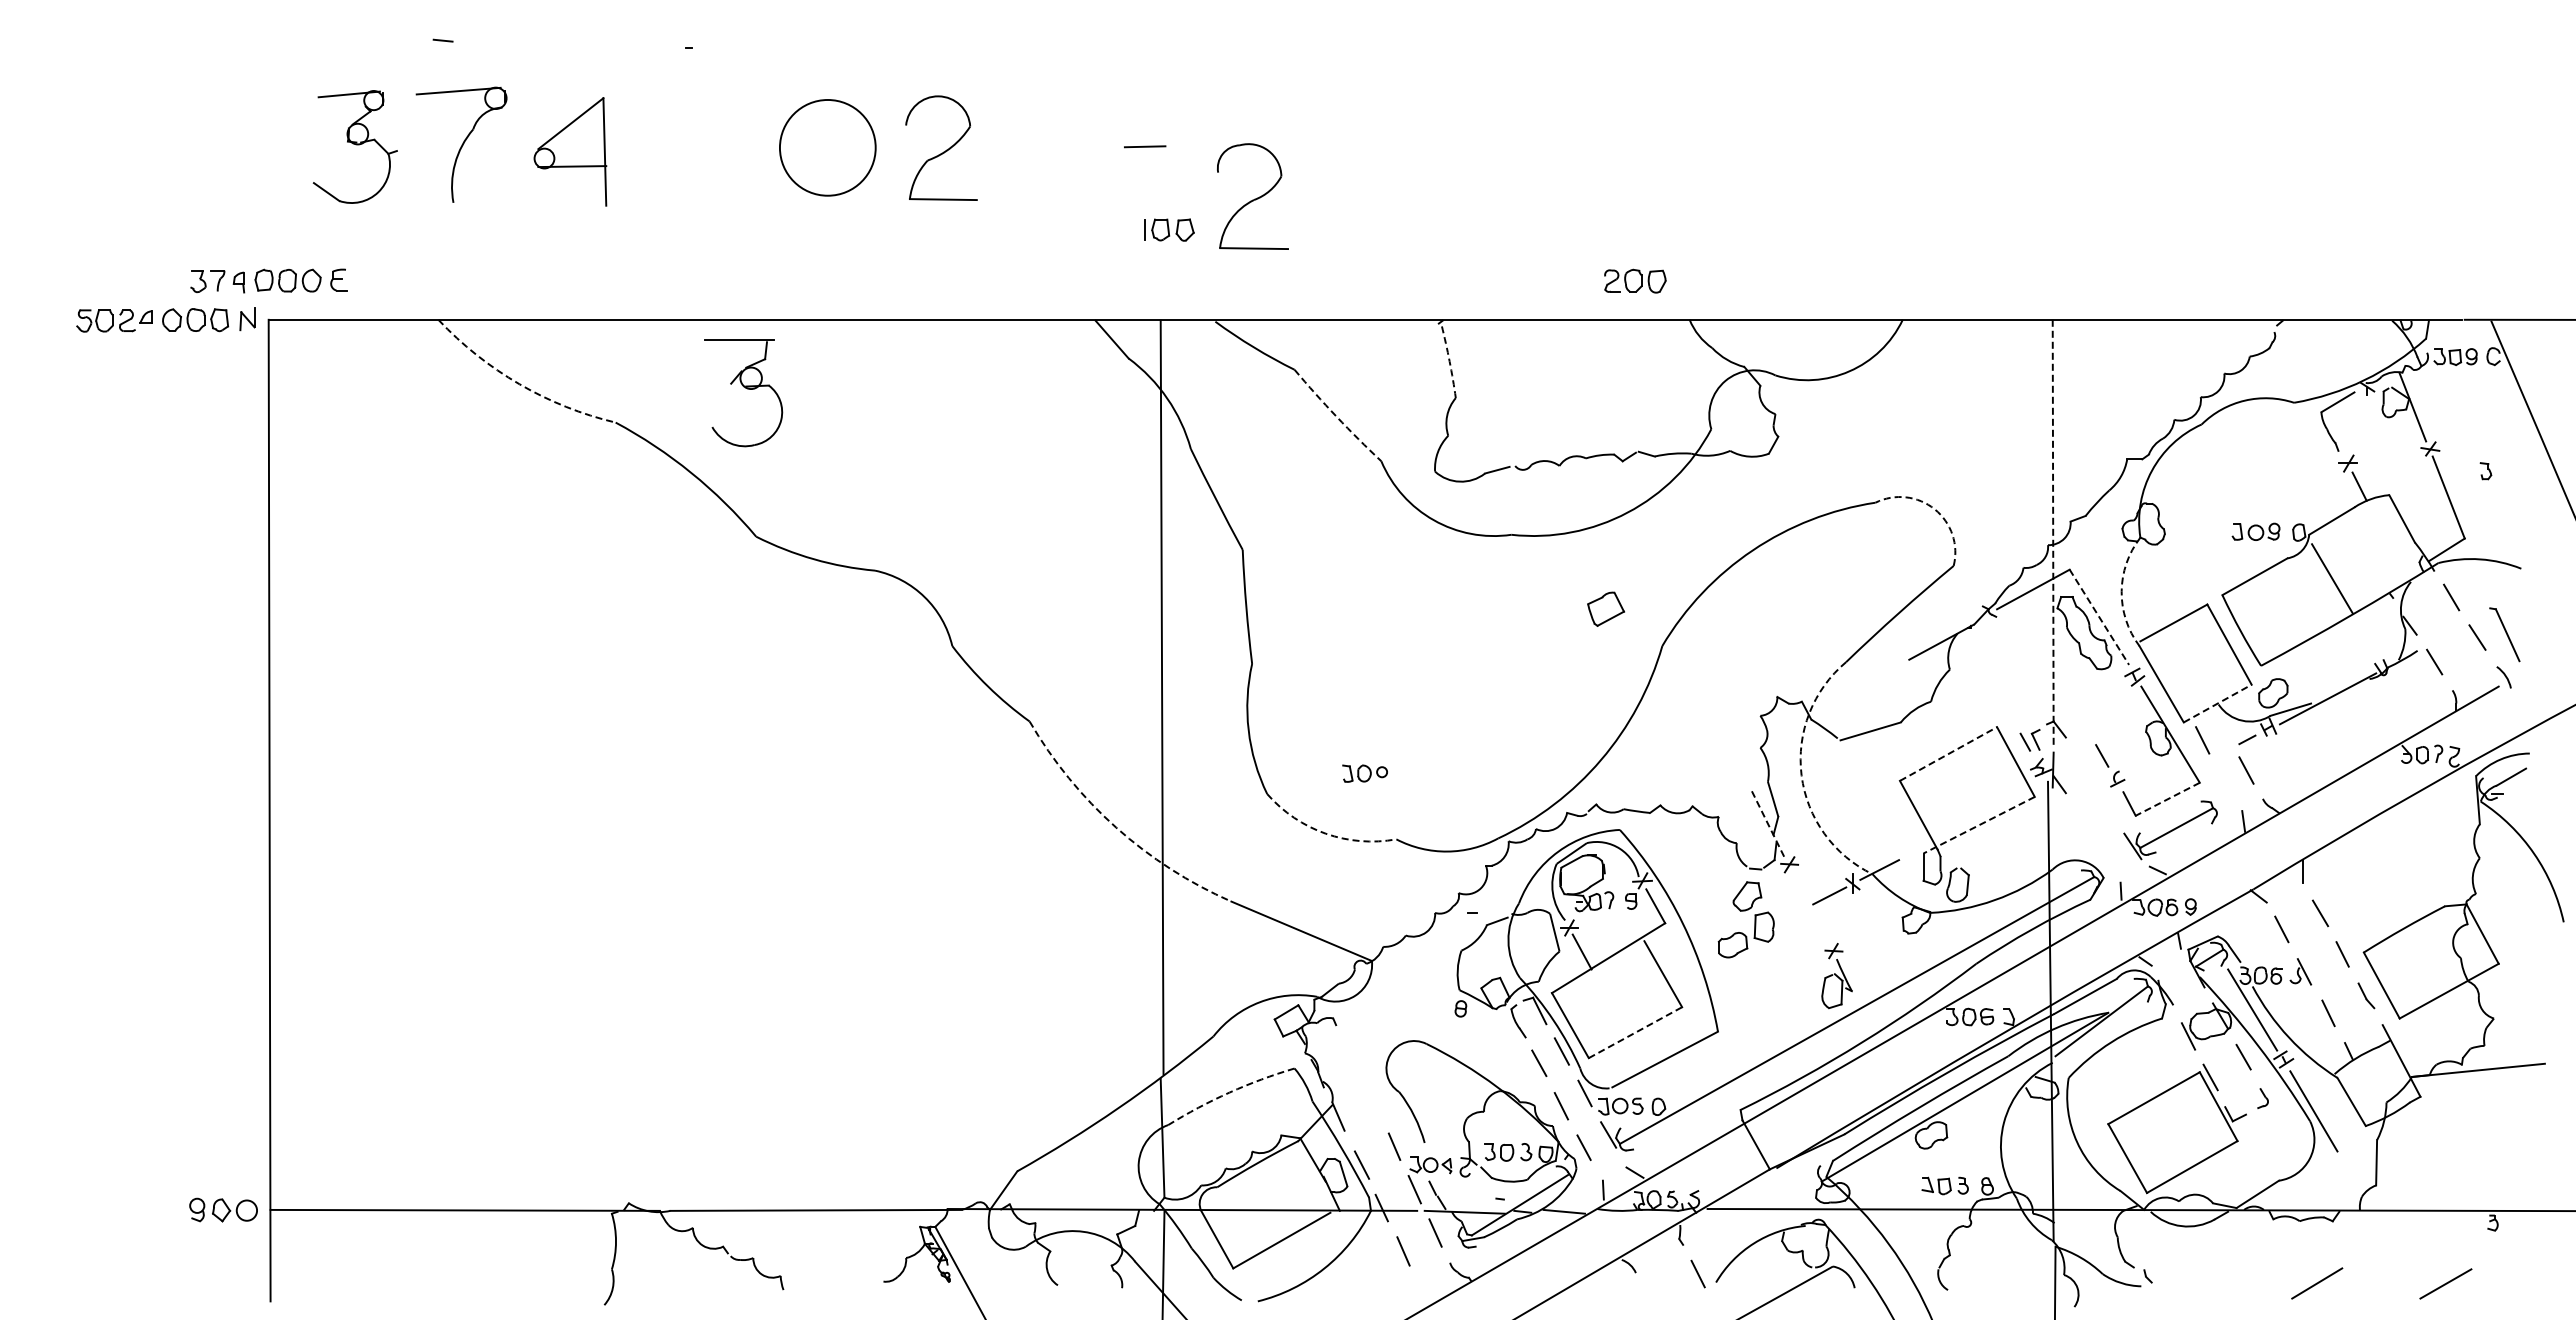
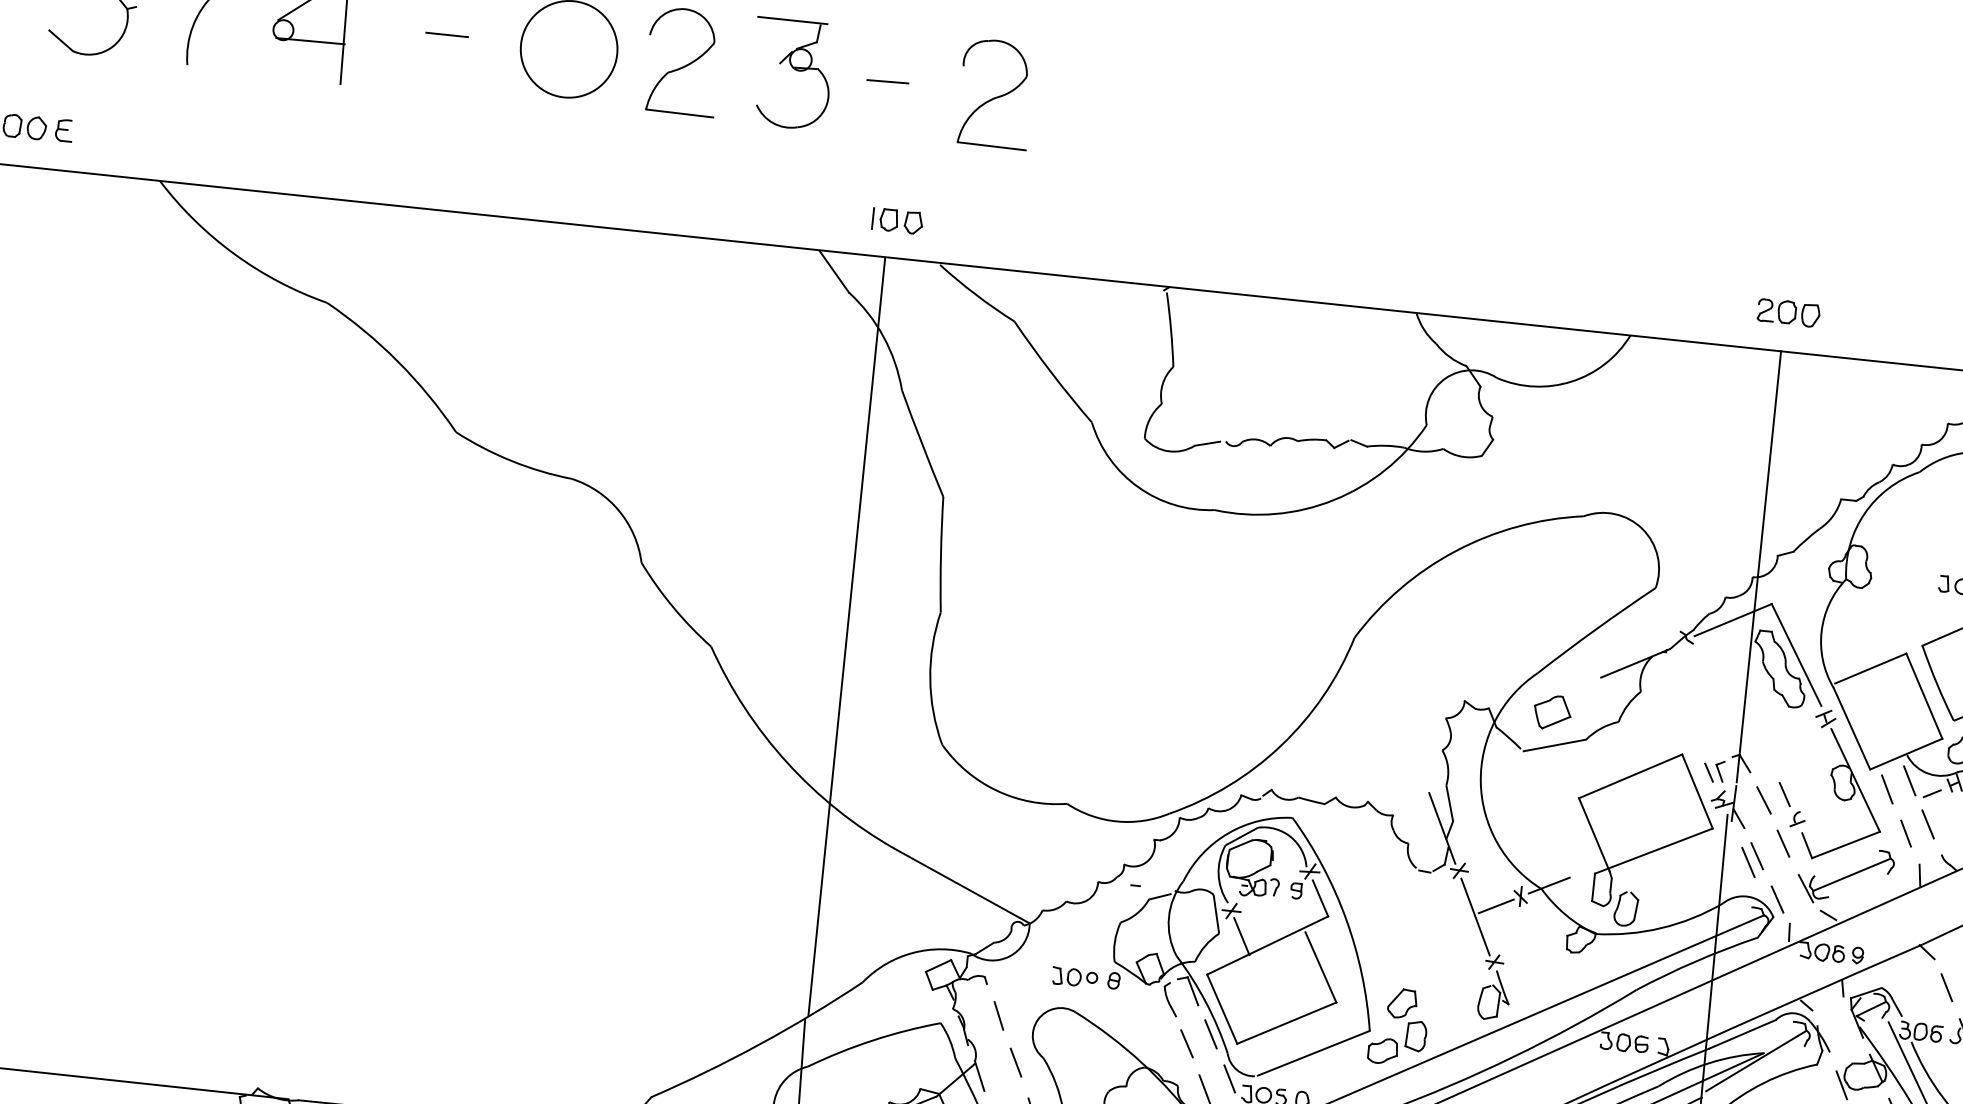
line: (705, 145) -> (446, 34), added
part: (1252, 196) -> (995, 93), moved
part: (1169, 229) -> (898, 220), moved
part: (1635, 280) -> (1789, 312), moved
arc: (1449, 361) -> (1170, 329), dashed -> solid
arc: (519, 384) -> (234, 254), dashed -> solid
part: (743, 393) -> (791, 74), moved
arc: (1336, 416) -> (1051, 372), dashed -> solid
arc: (1934, 509) -> (1642, 529), dashed -> solid
line: (2053, 534) -> (1759, 567), dashed -> solid
arc: (2121, 591) -> (1821, 631), dashed -> solid
part: (1605, 608) -> (1552, 711), moved
line: (2099, 617) -> (1796, 655), dashed -> solid
line: (2217, 703) -> (1906, 754), dashed -> solid
line: (2223, 729) -> (1909, 780), added
line: (1948, 754) -> (1630, 776), dashed -> solid
line: (2082, 763) -> (1764, 800), added
part: (1364, 773) -> (1074, 977), moved
arc: (1801, 775) -> (1480, 782), dashed -> solid
line: (2225, 781) -> (1905, 833), added
line: (2167, 799) -> (1845, 845), dashed -> solid
line: (2105, 804) -> (1782, 843), added
line: (2081, 819) -> (1757, 856), added
line: (1768, 825) -> (1442, 829), dashed -> solid
line: (1978, 825) -> (1653, 851), dashed -> solid
line: (2073, 826) -> (1748, 862), added
arc: (1116, 827) -> (787, 762), dashed -> solid
arc: (1325, 833) -> (996, 790), dashed -> solid
line: (2105, 859) -> (1777, 898), added
line: (1810, 908) -> (1475, 916), added
part: (1745, 911) -> (1399, 1018), moved
line: (1635, 1032) -> (1286, 1023), dashed -> solid
line: (1350, 1055) -> (998, 1016), added
arc: (1229, 1092) -> (872, 1040), dashed -> solid
line: (1372, 1099) -> (1015, 1062), added

